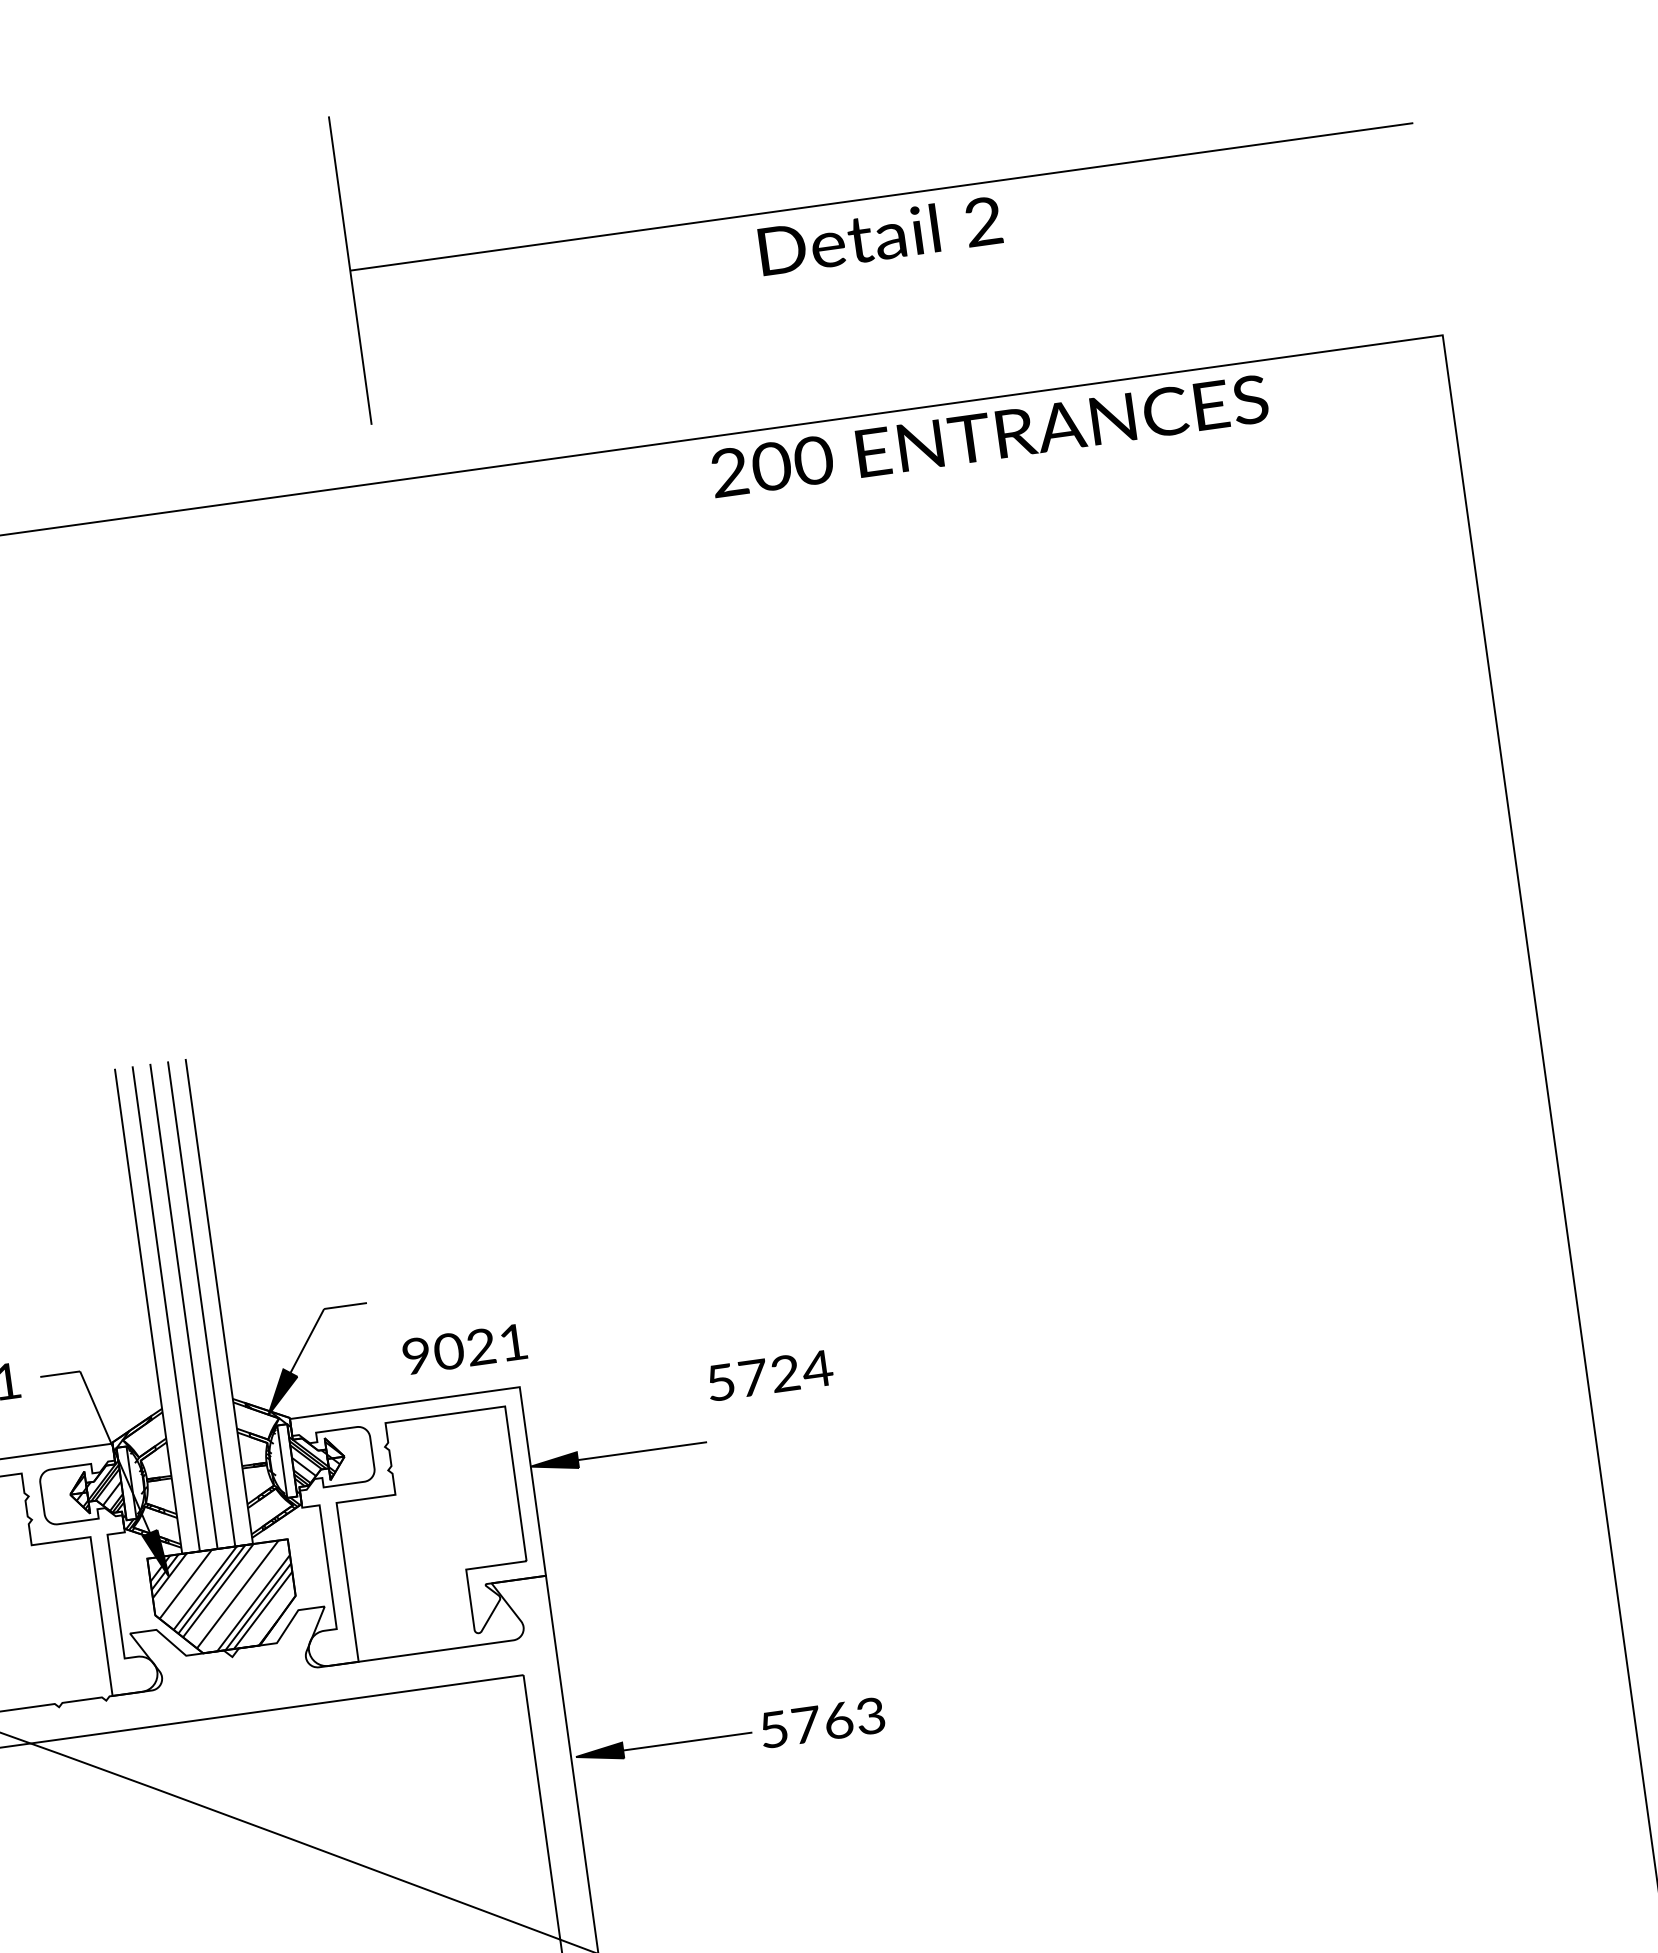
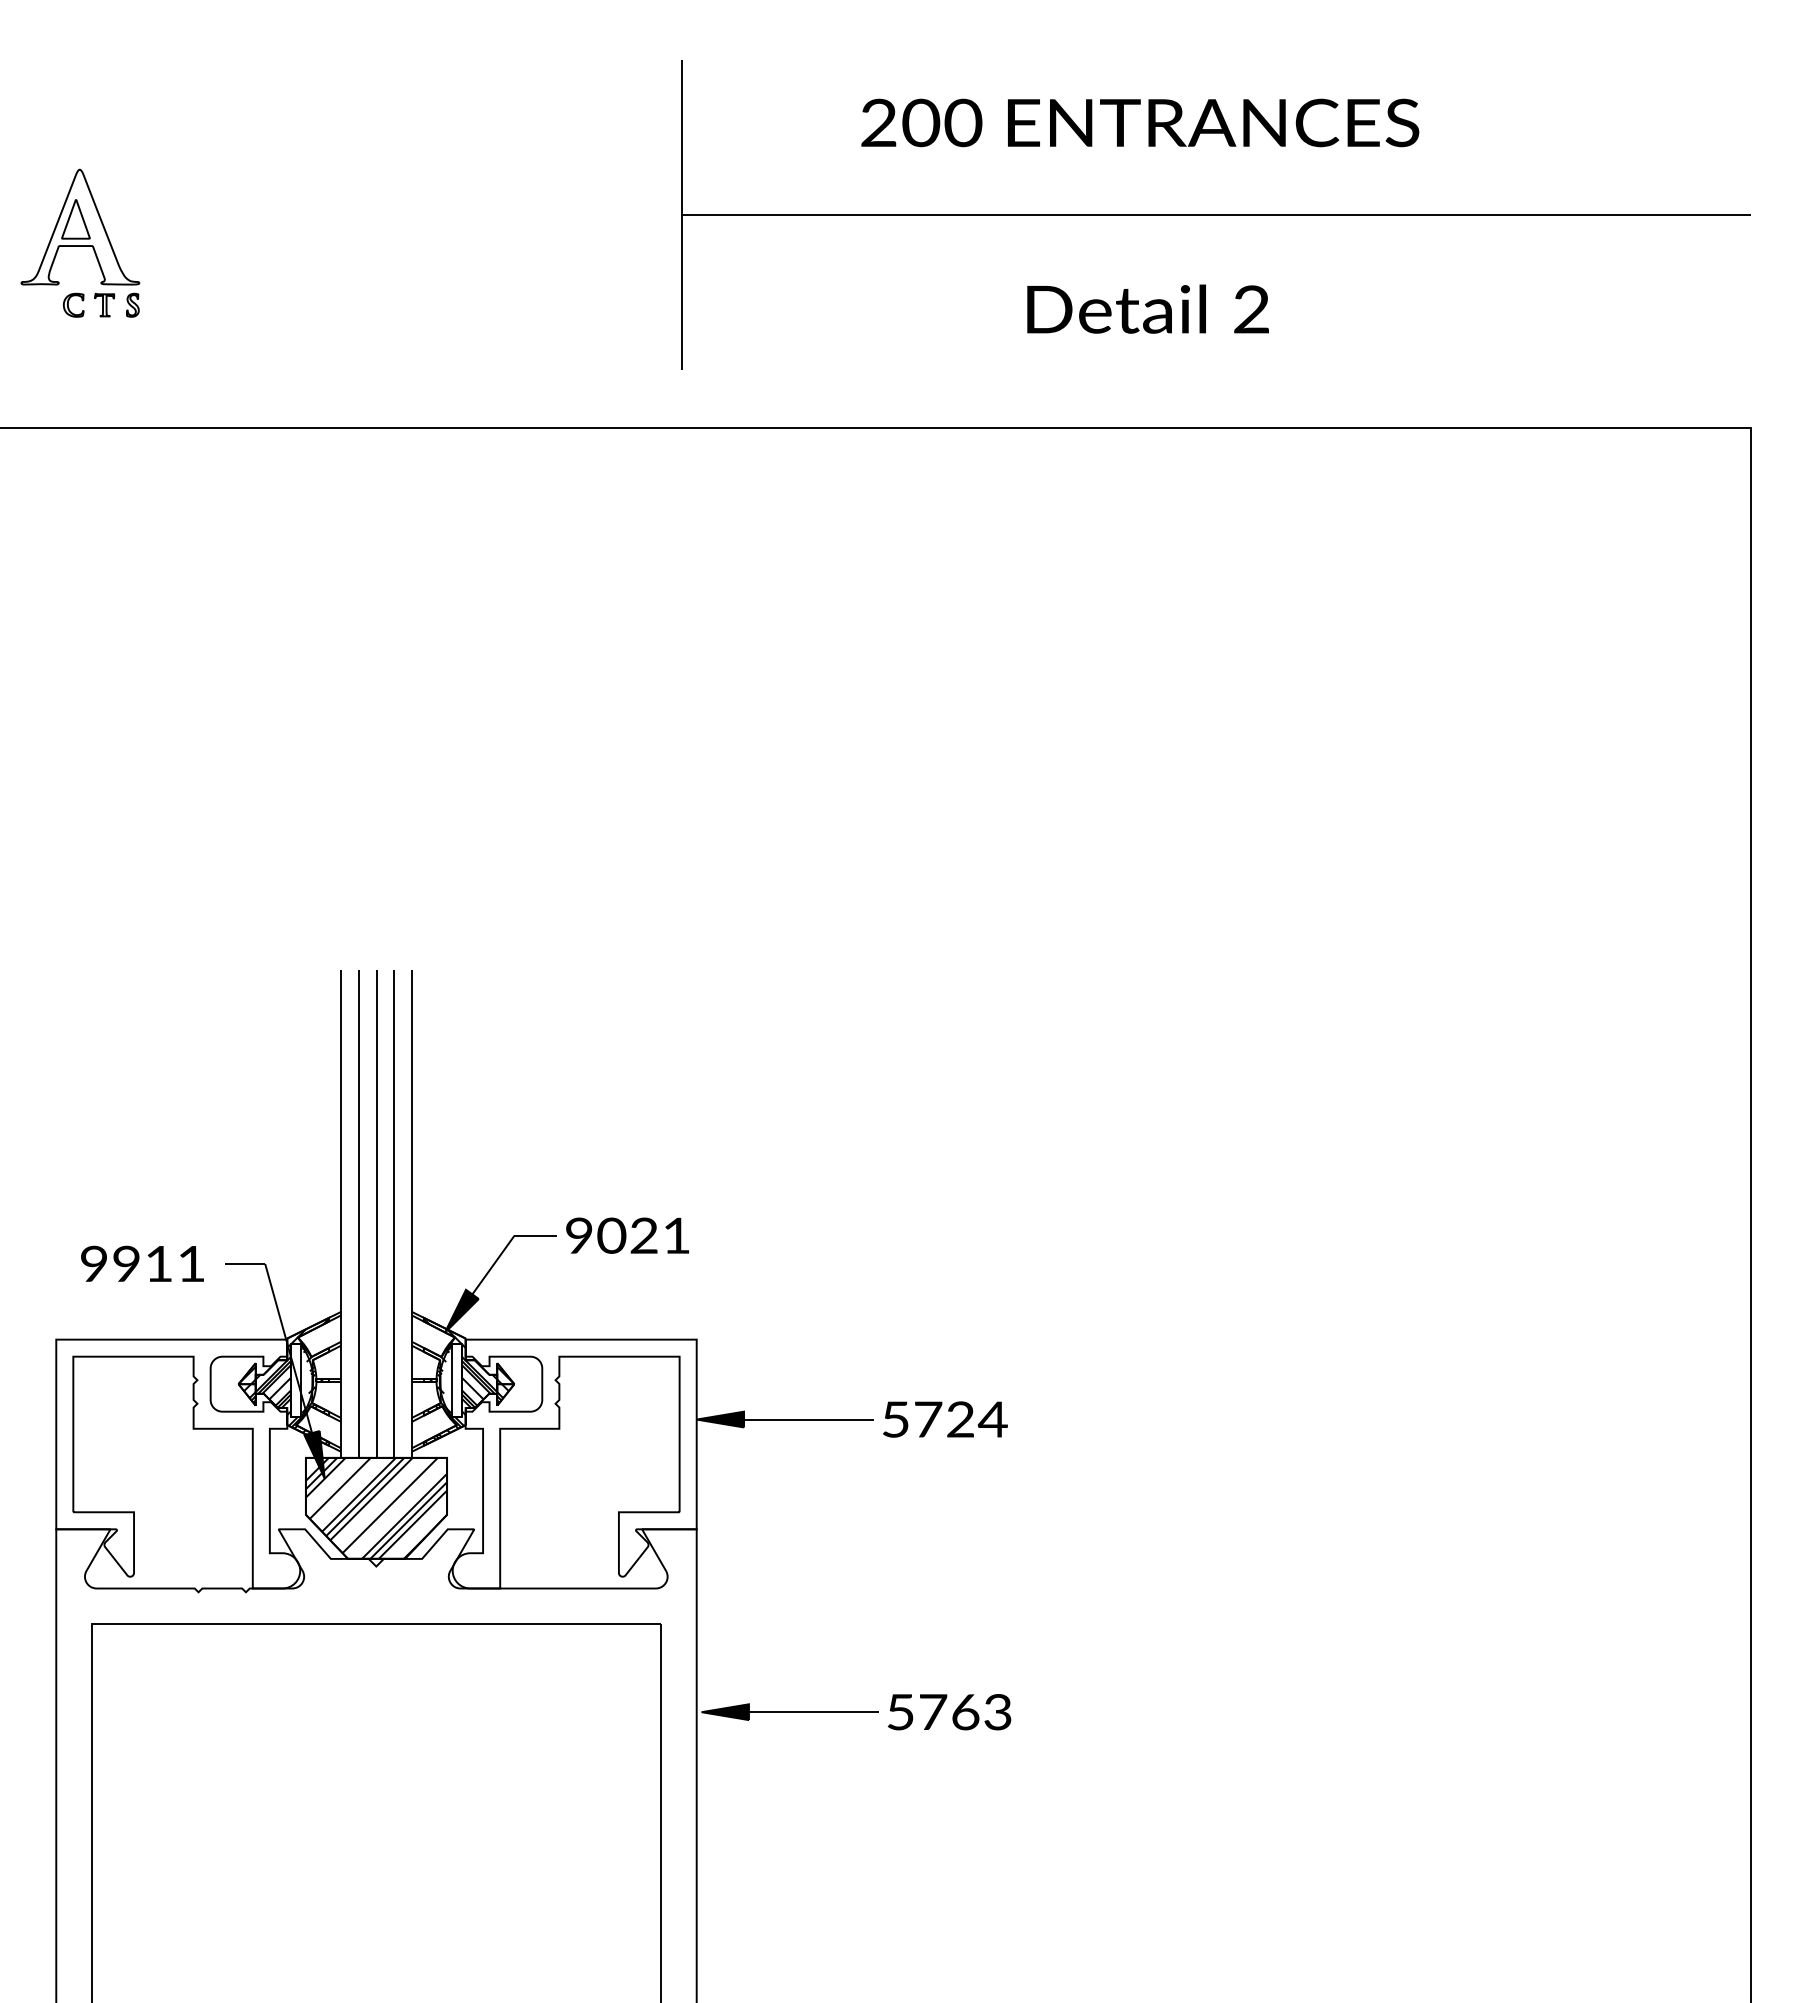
text: (879, 235) -> (1147, 308), moved
text: (989, 435) -> (1140, 122), moved
text: (464, 1349) -> (627, 1235), moved
text: (770, 1375) -> (945, 1419), moved

